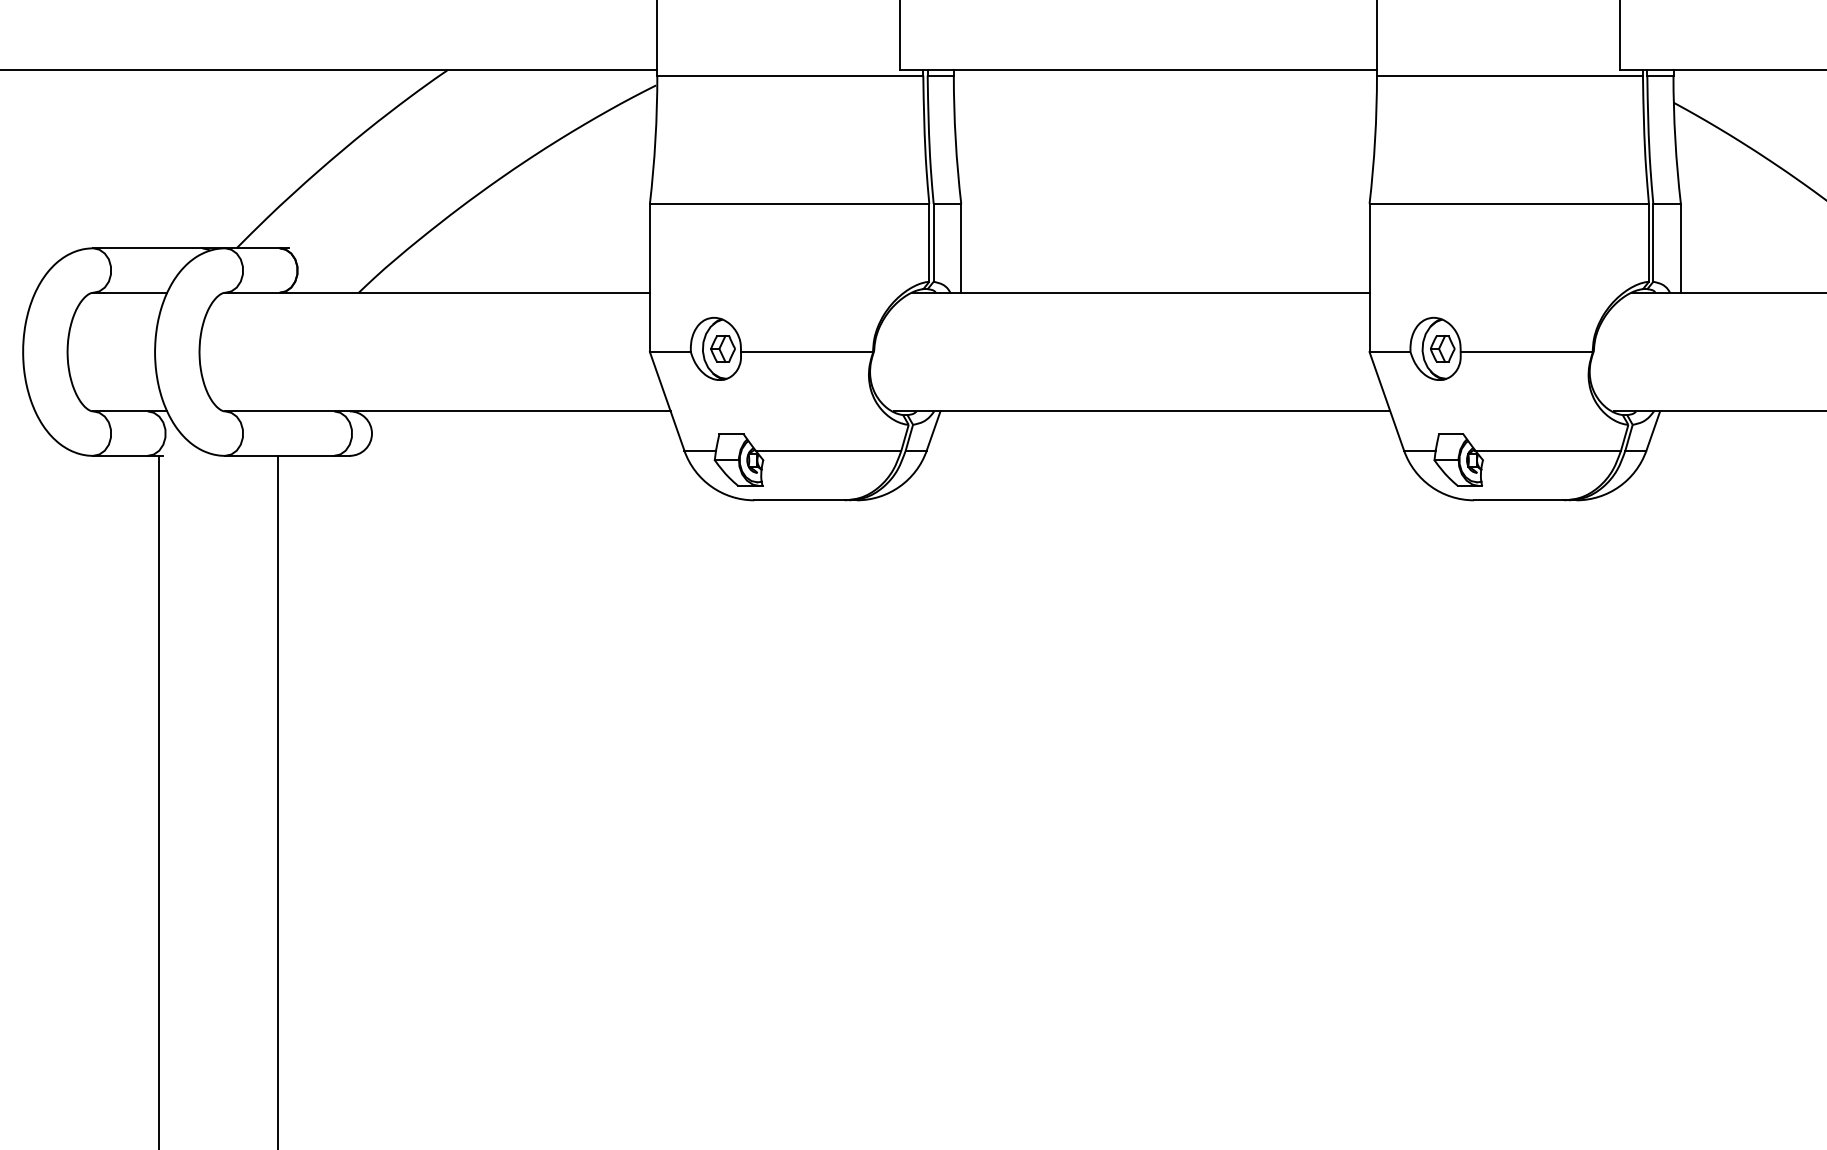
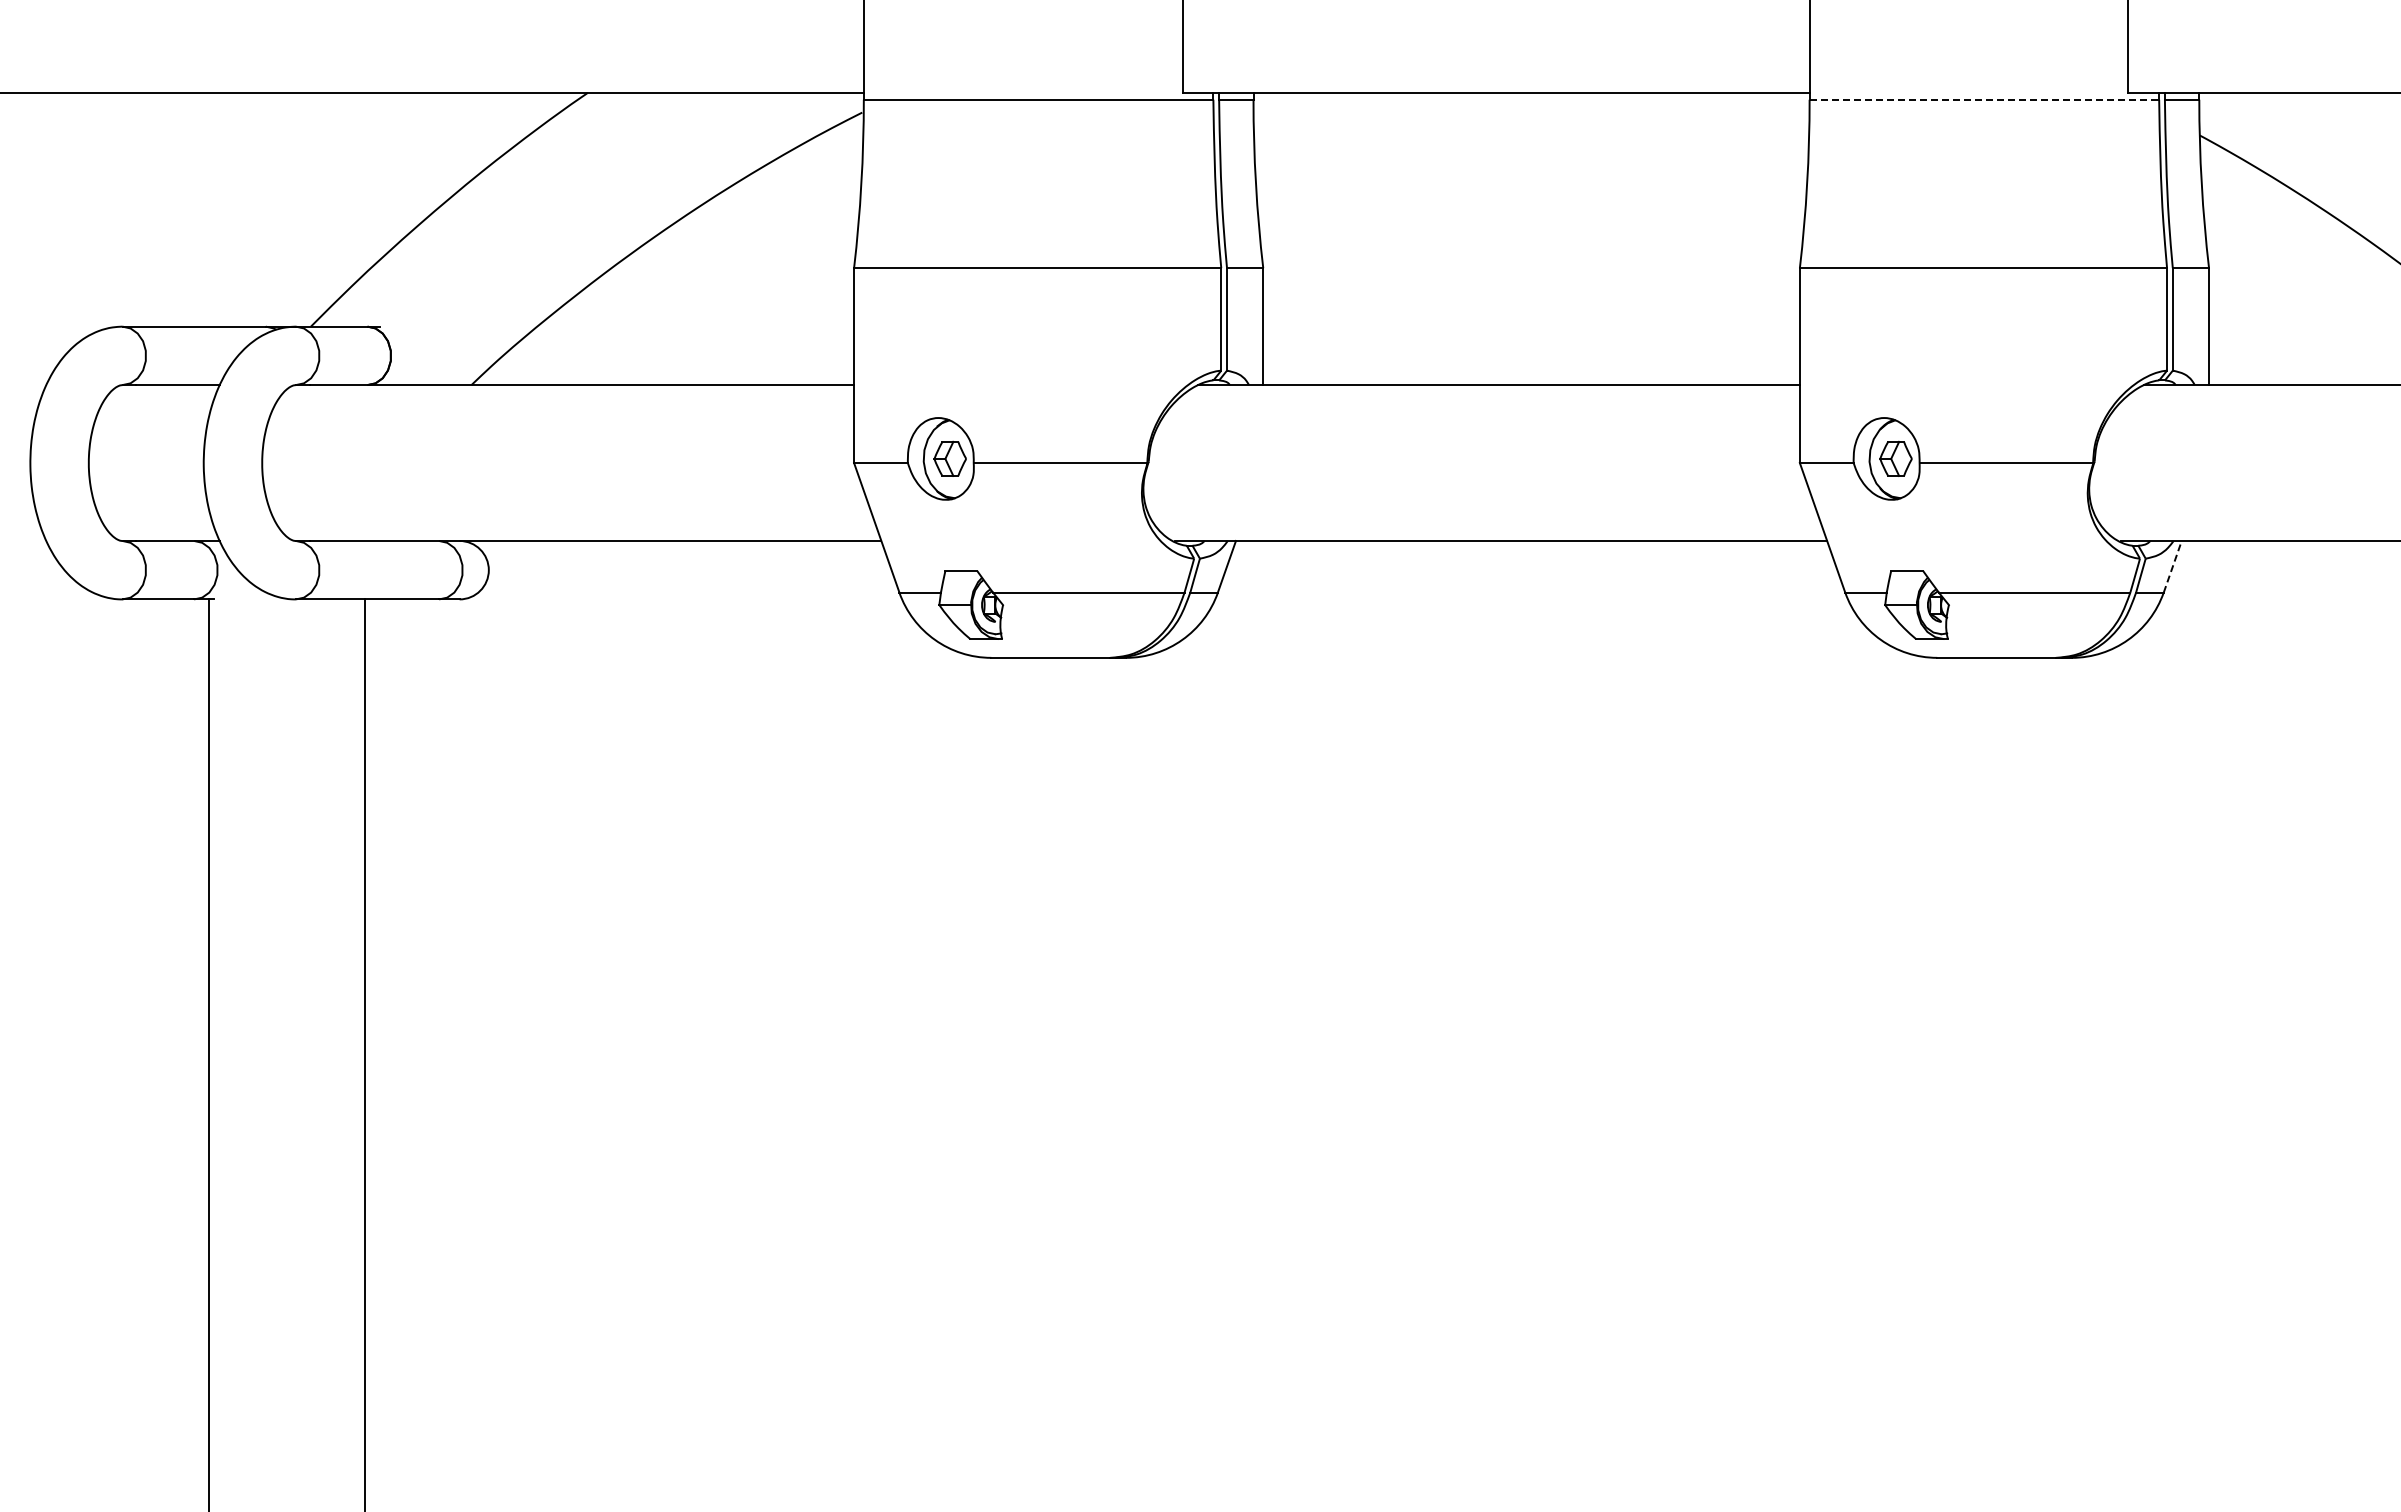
line: (1510, 75) -> (1984, 99), solid -> dashed
line: (1653, 430) -> (2172, 566), solid -> dashed

